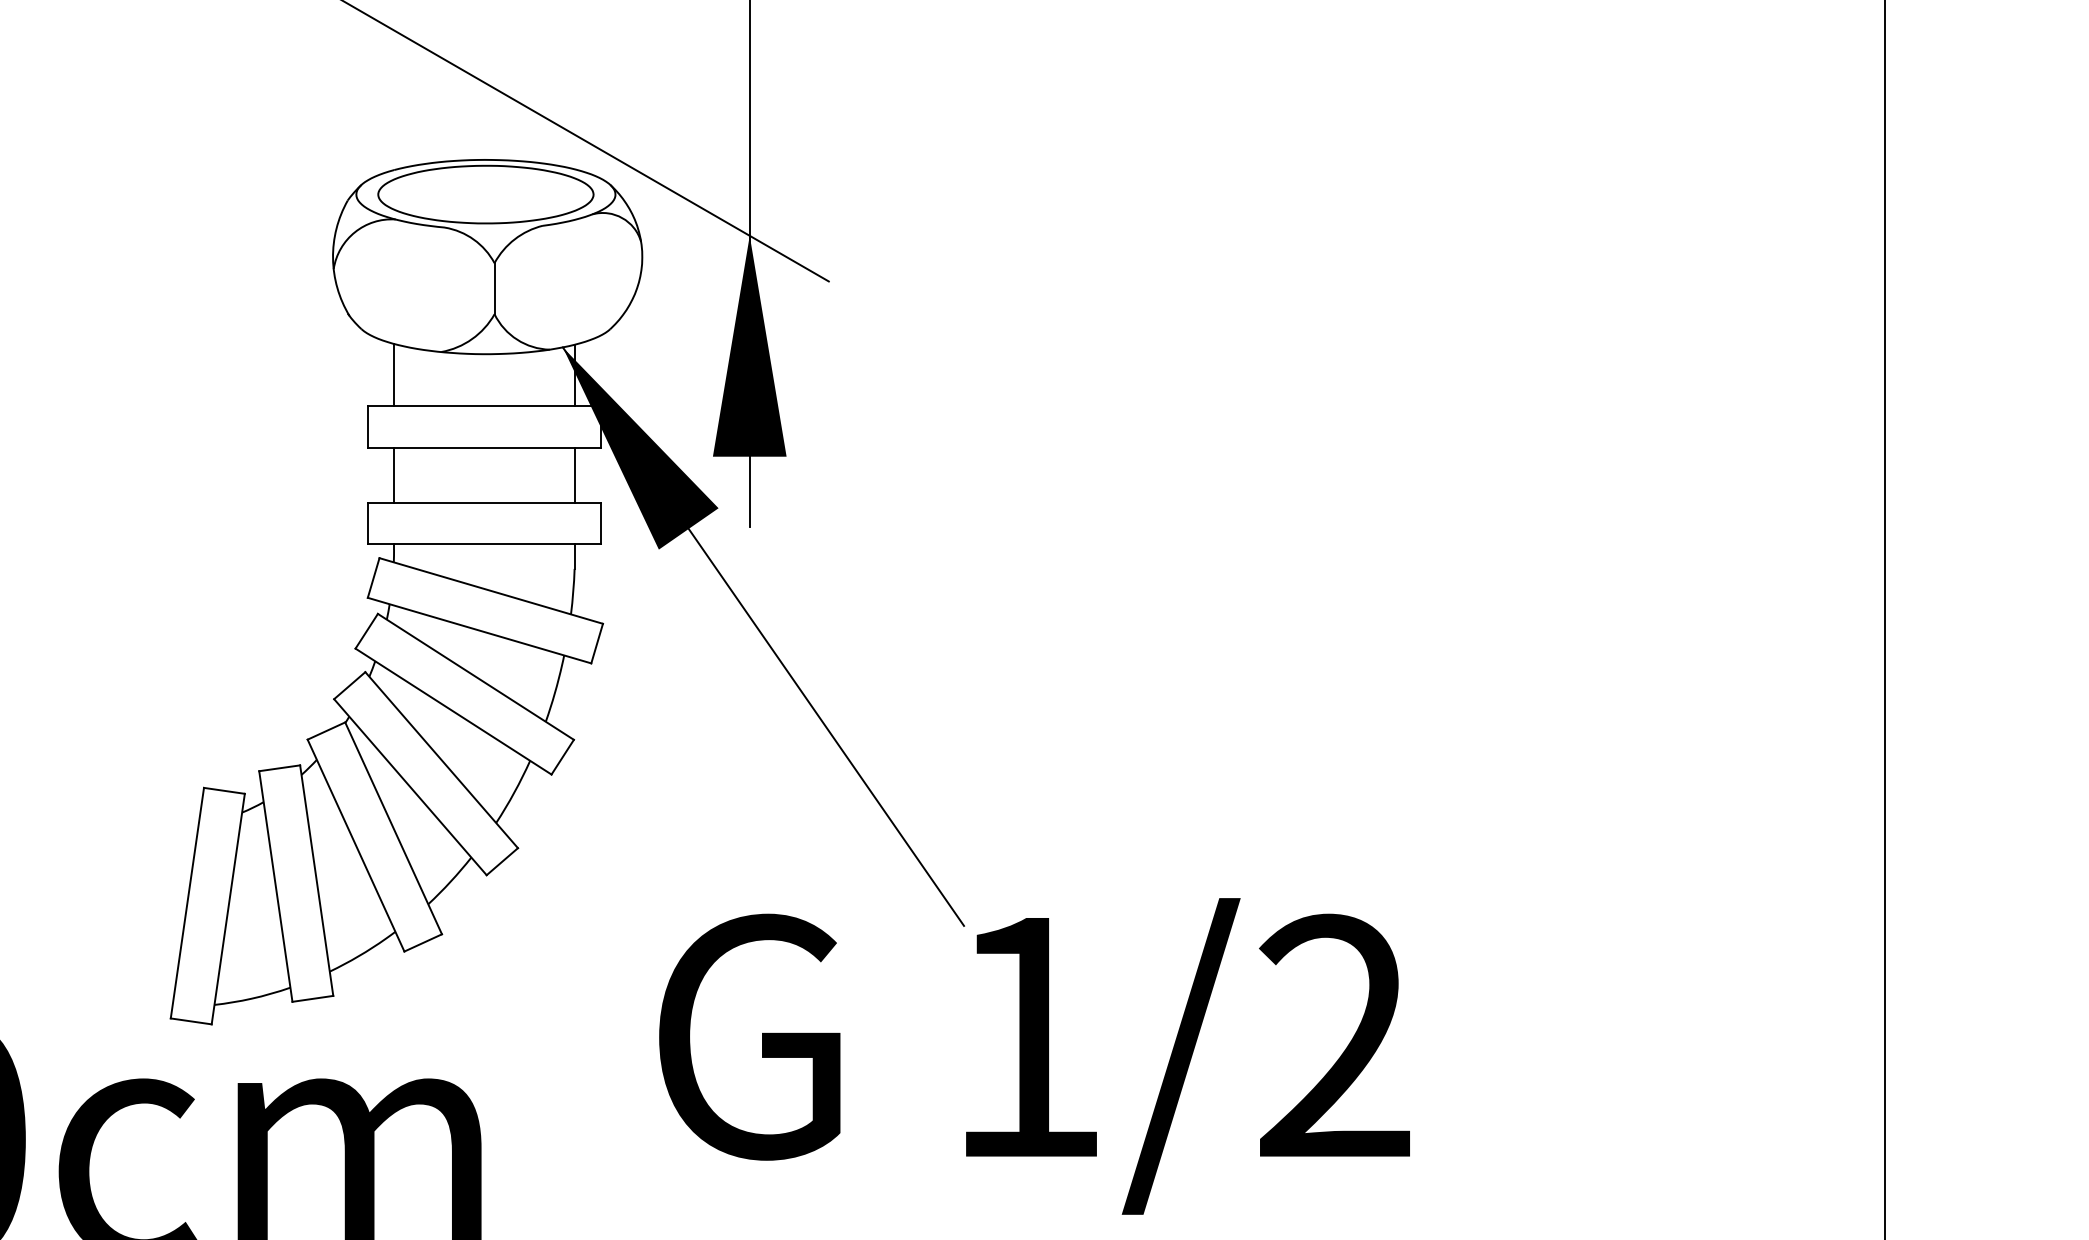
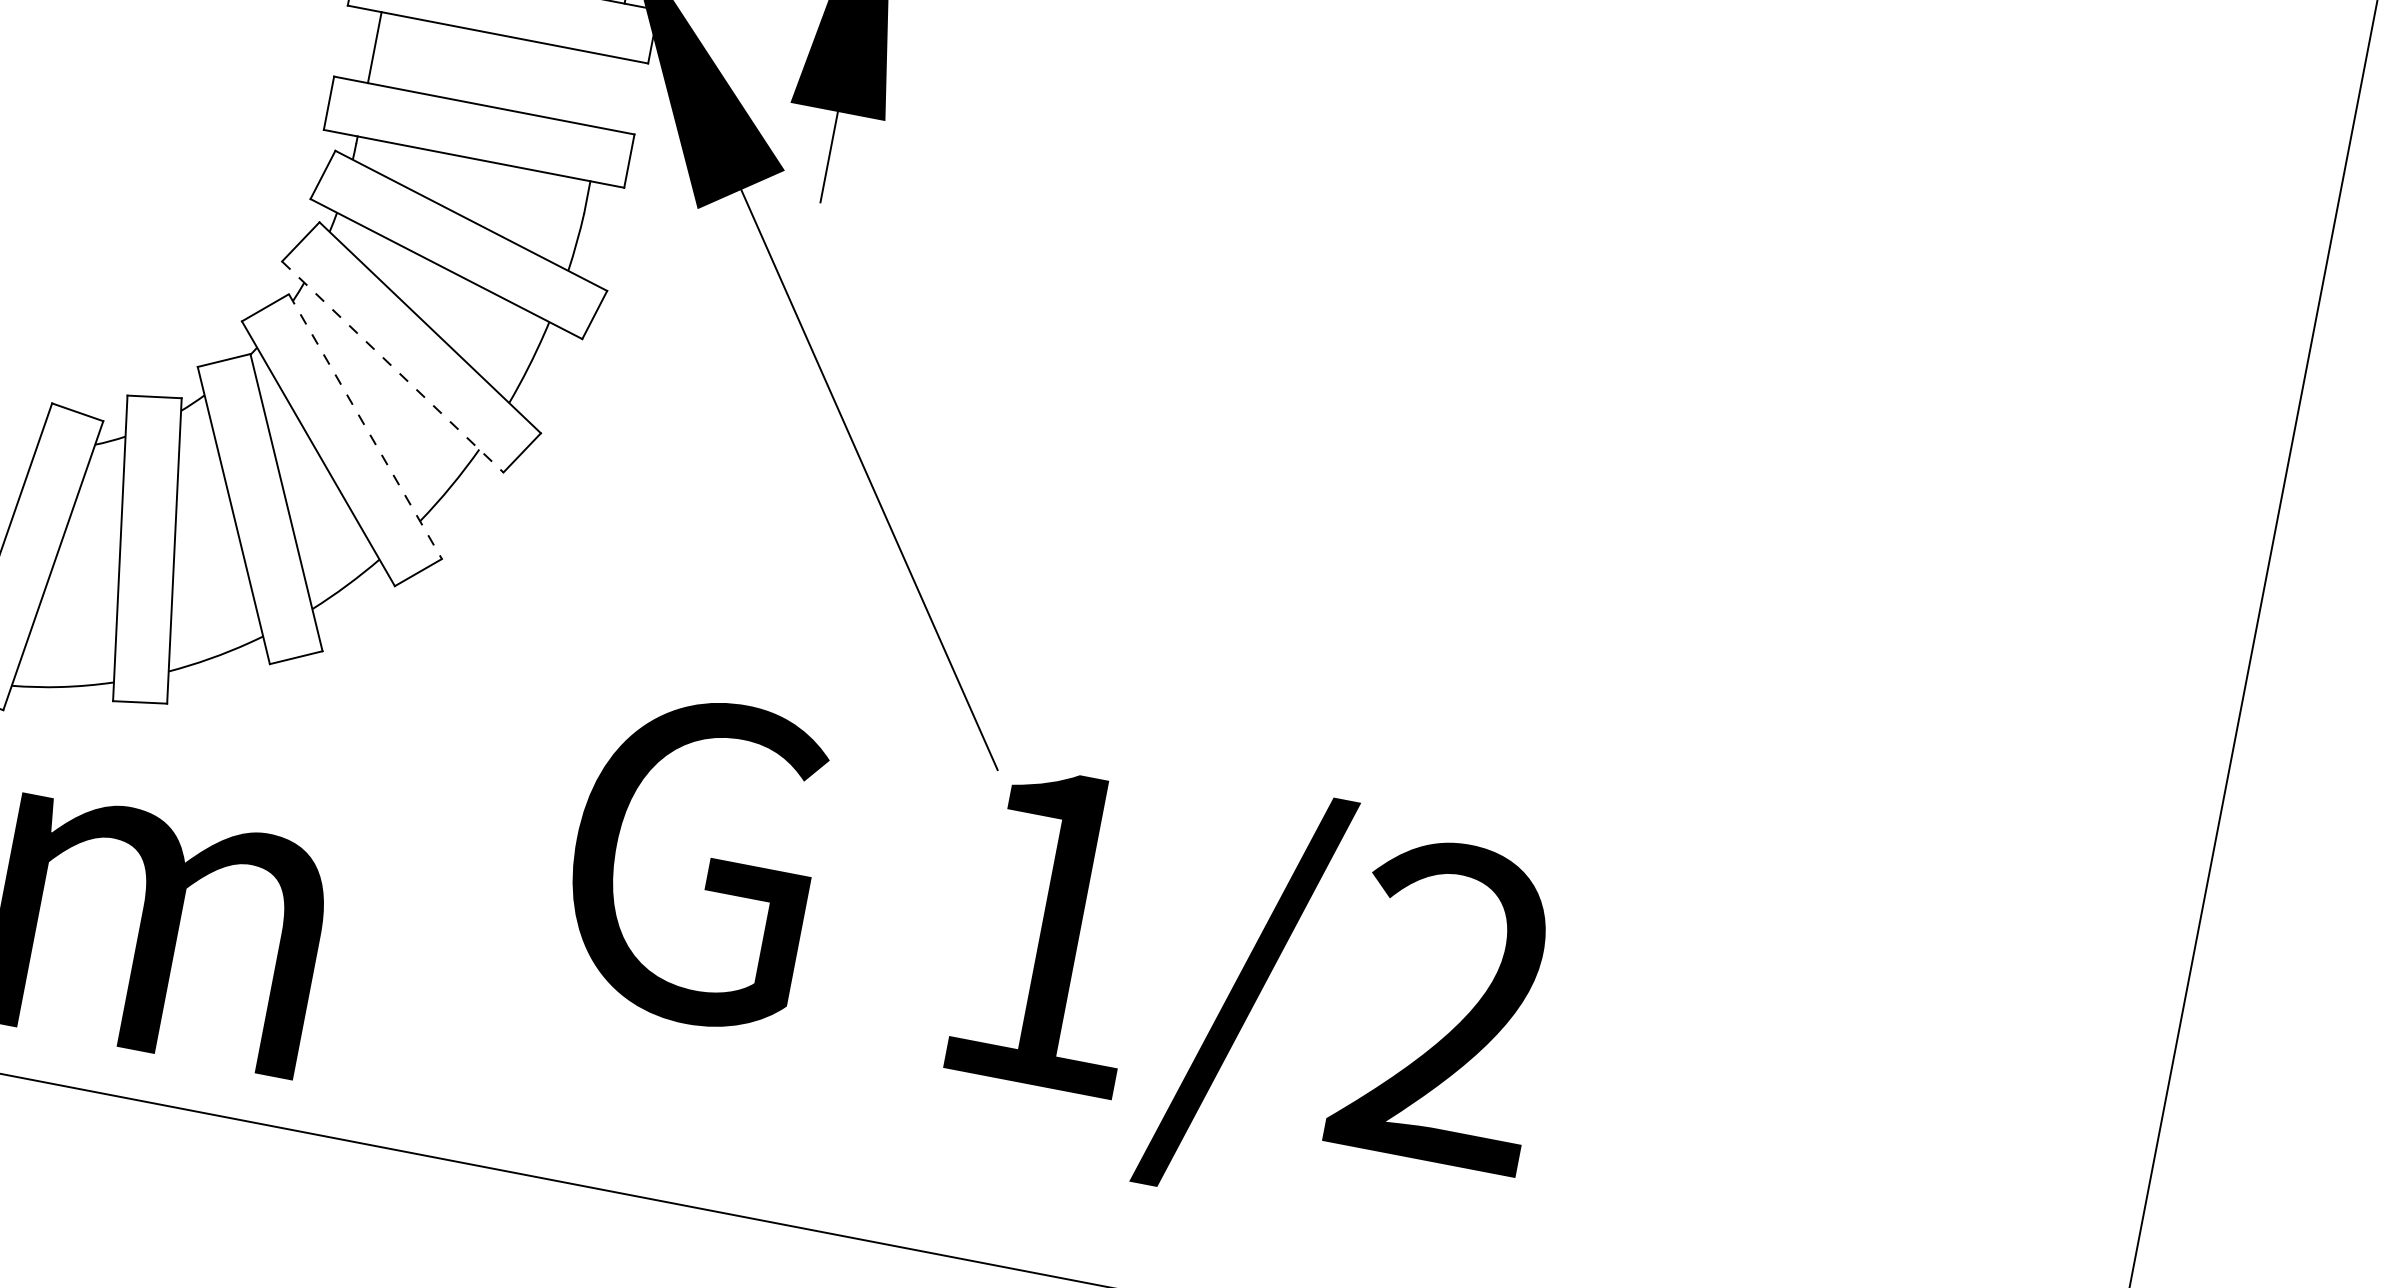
line: (574, 474) -> (607, 91), removed
line: (453, 711) -> (392, 366), solid -> dashed
line: (442, 760) -> (366, 427), solid -> dashed

